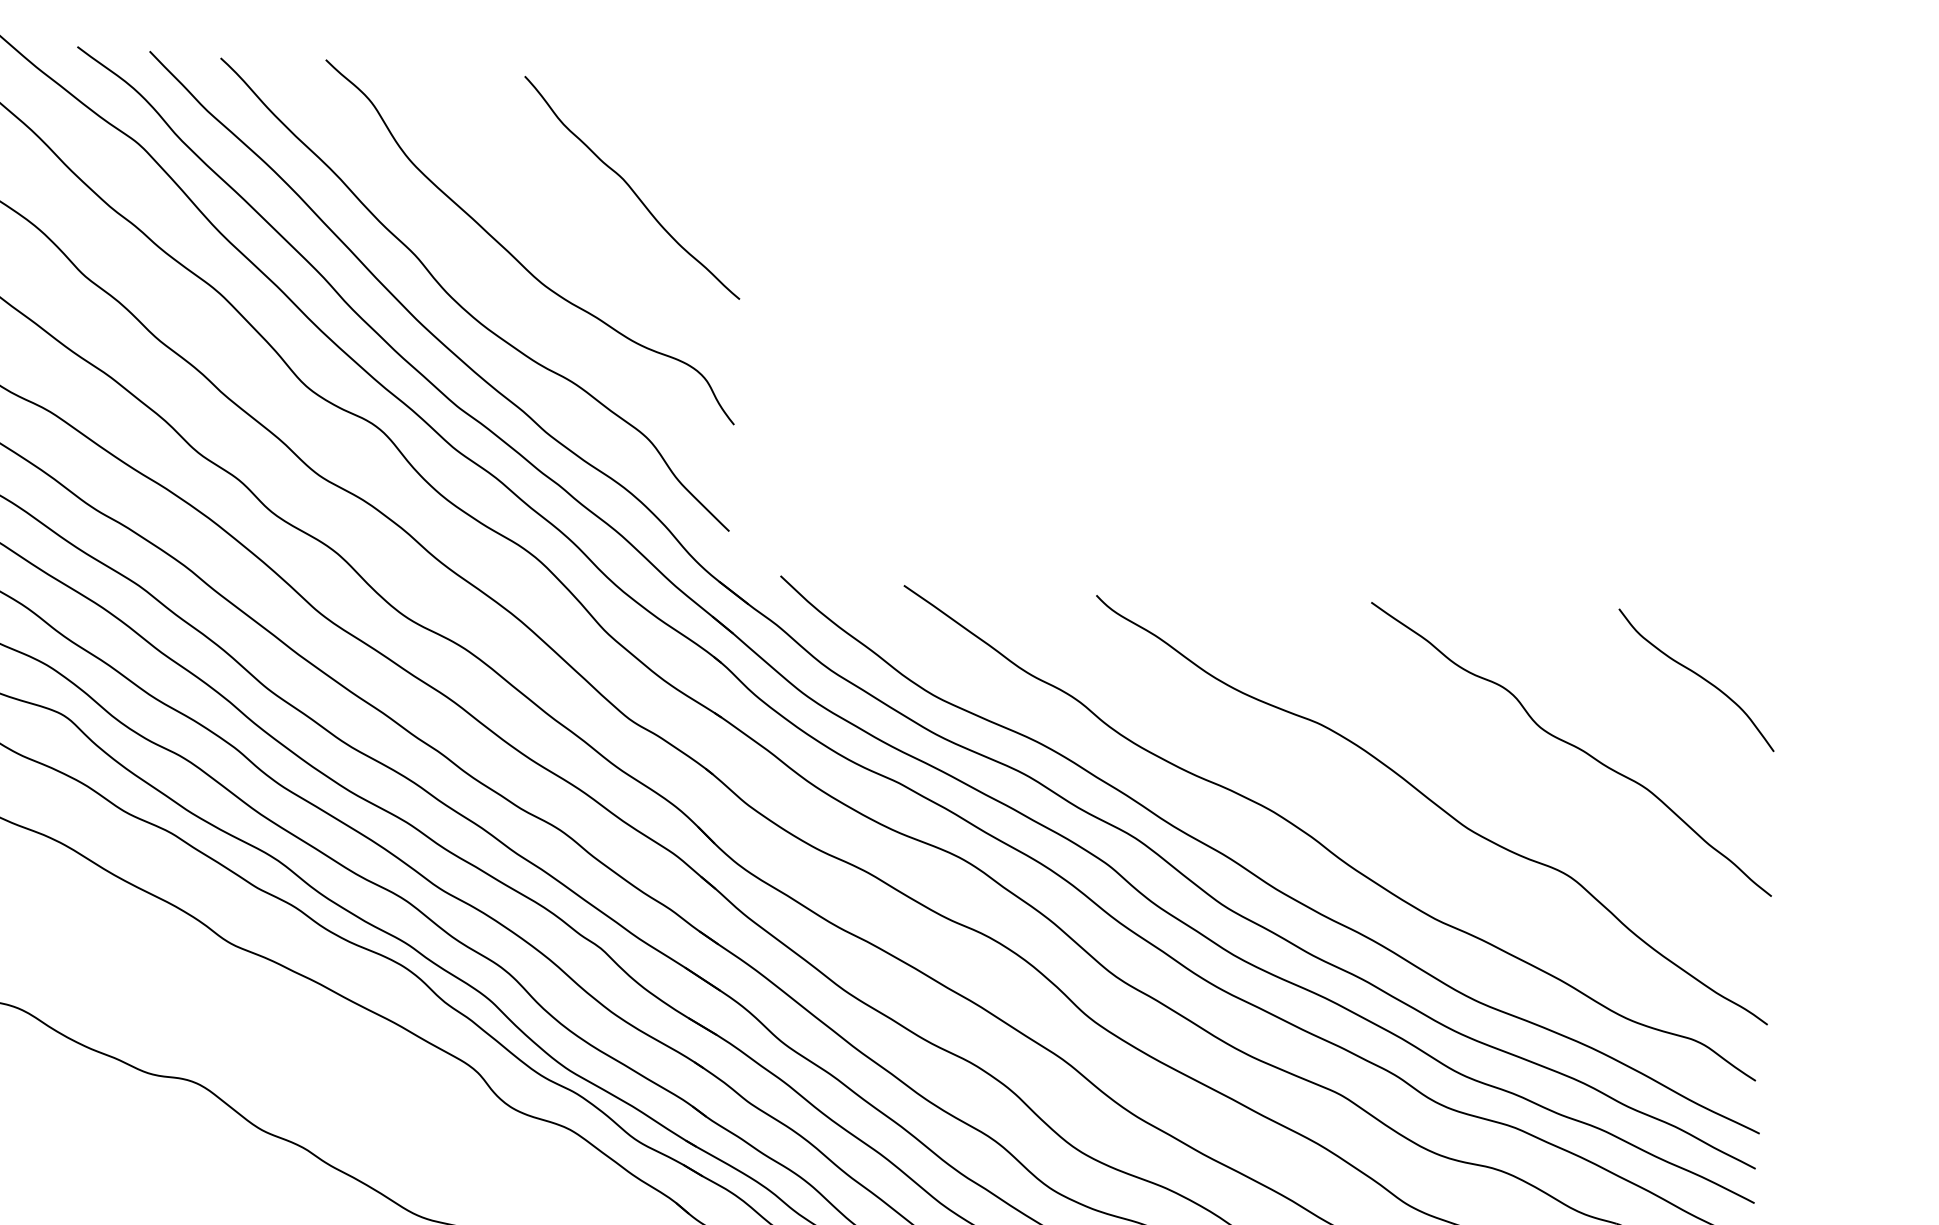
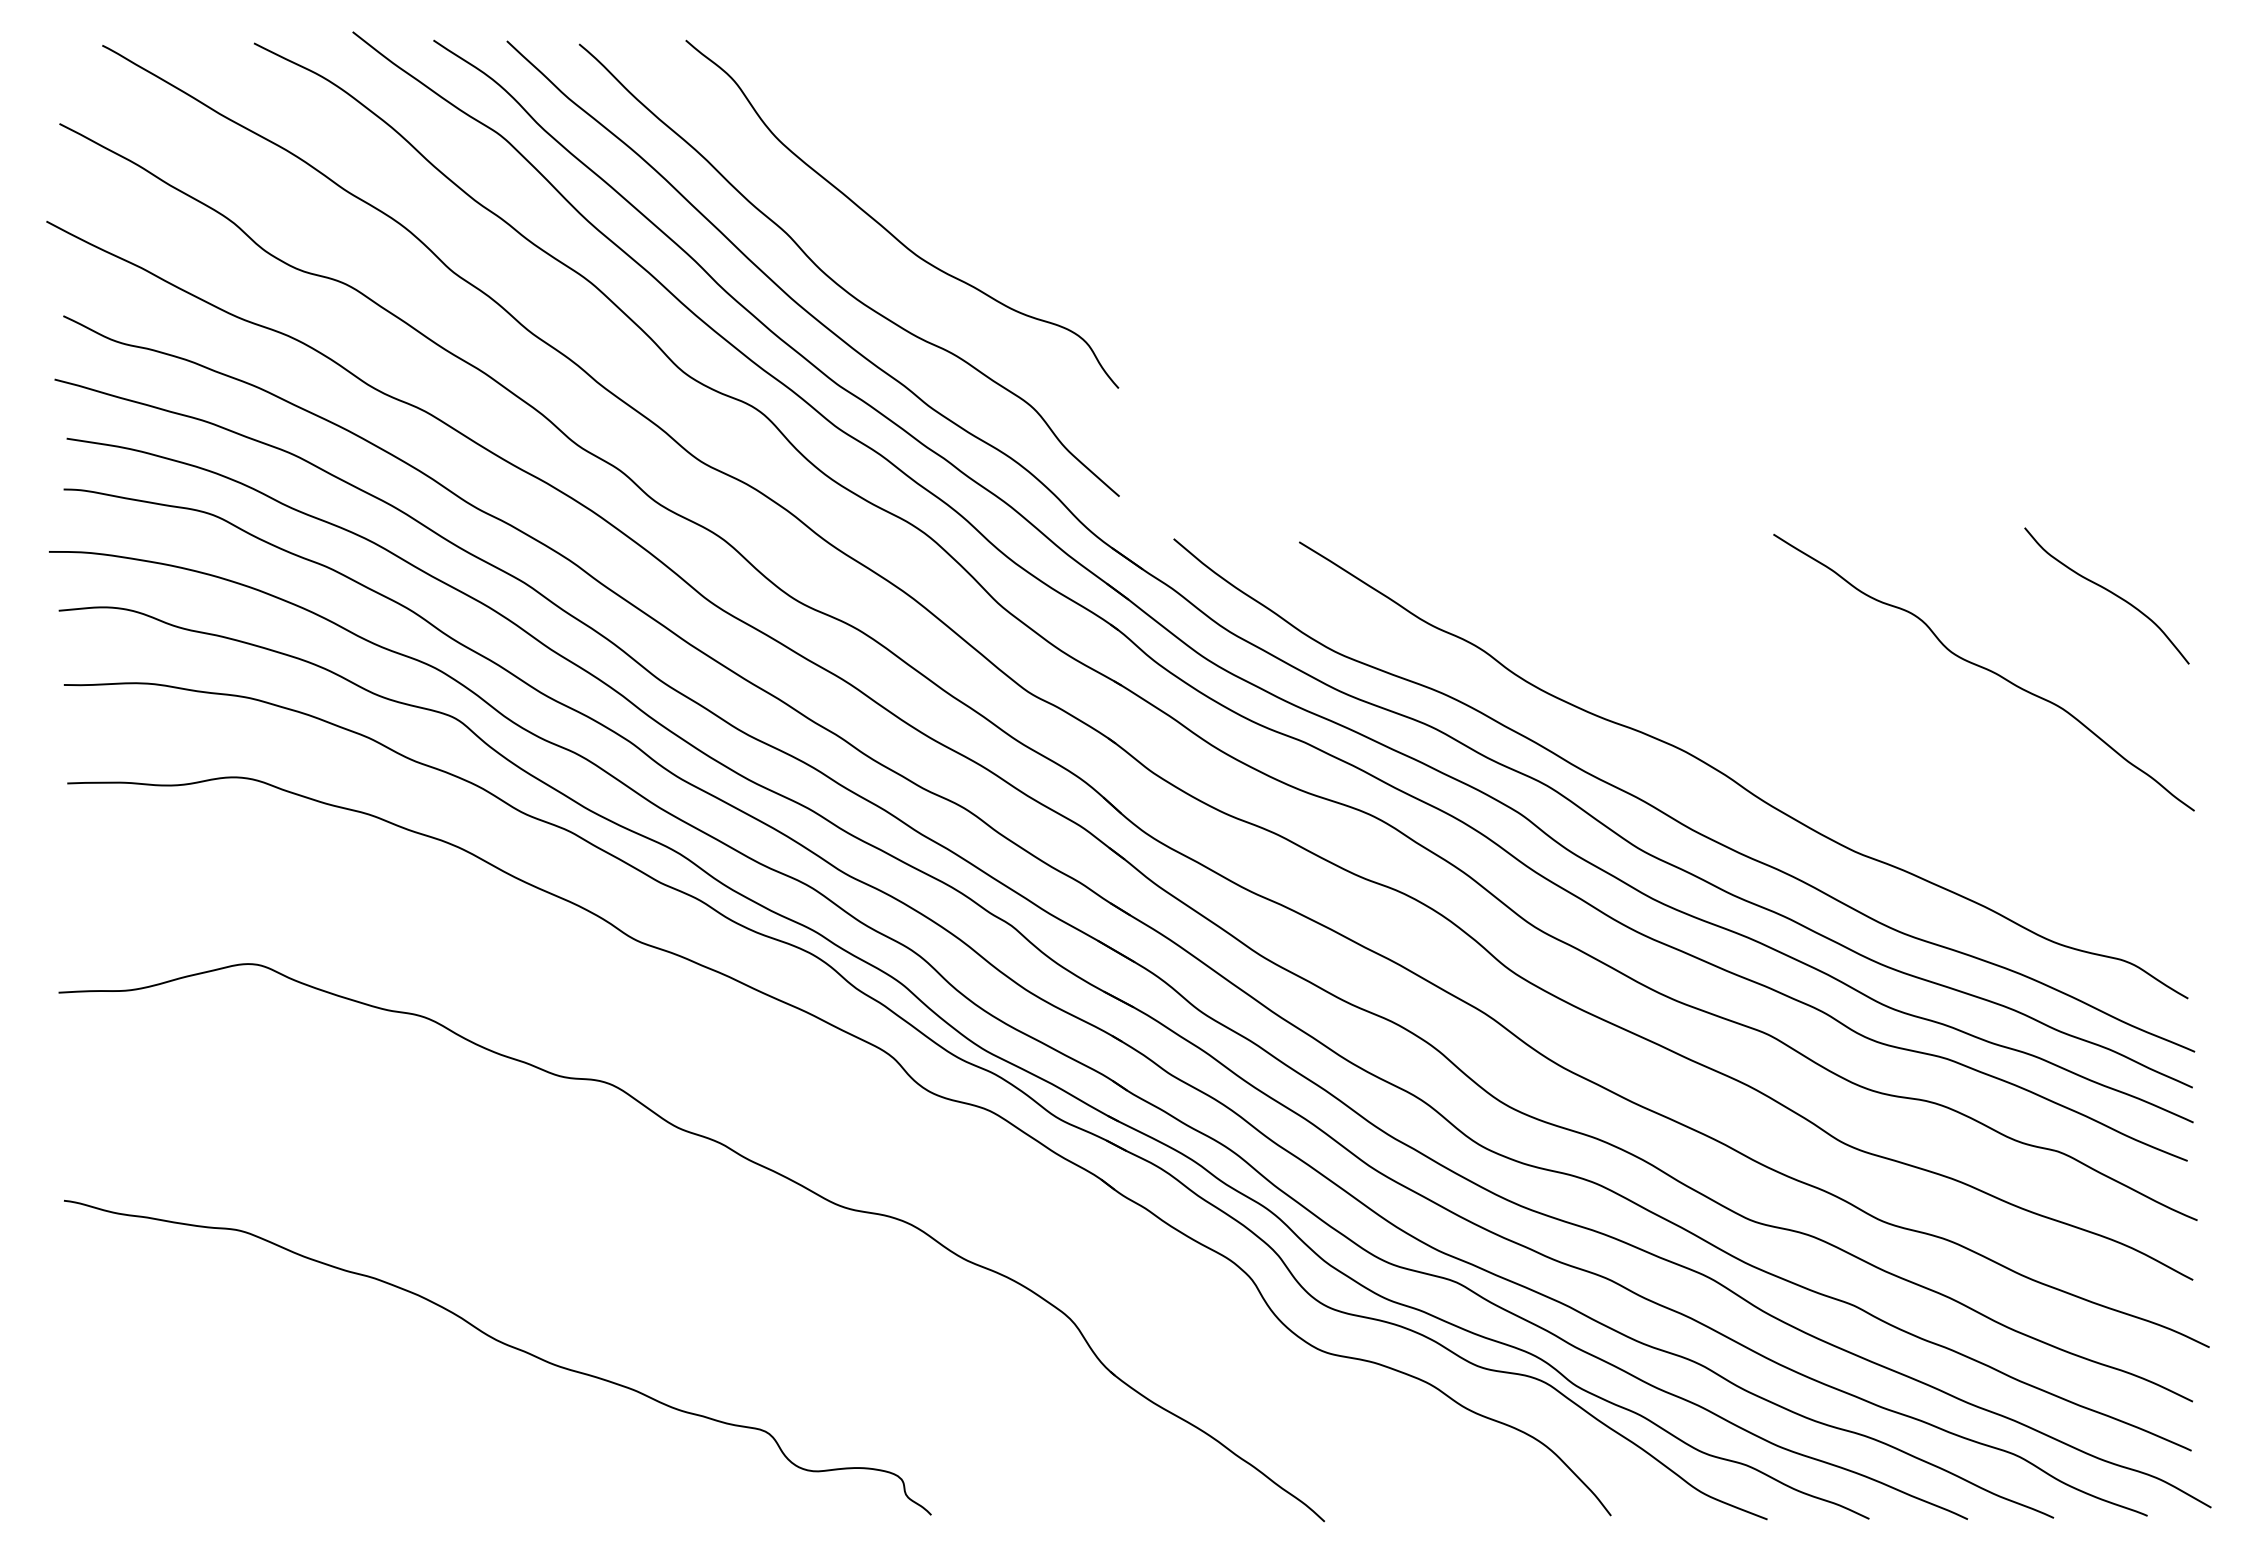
curve: (631, 187) -> (1002, 153), removed
curve: (1433, 804) -> (1847, 735), removed

